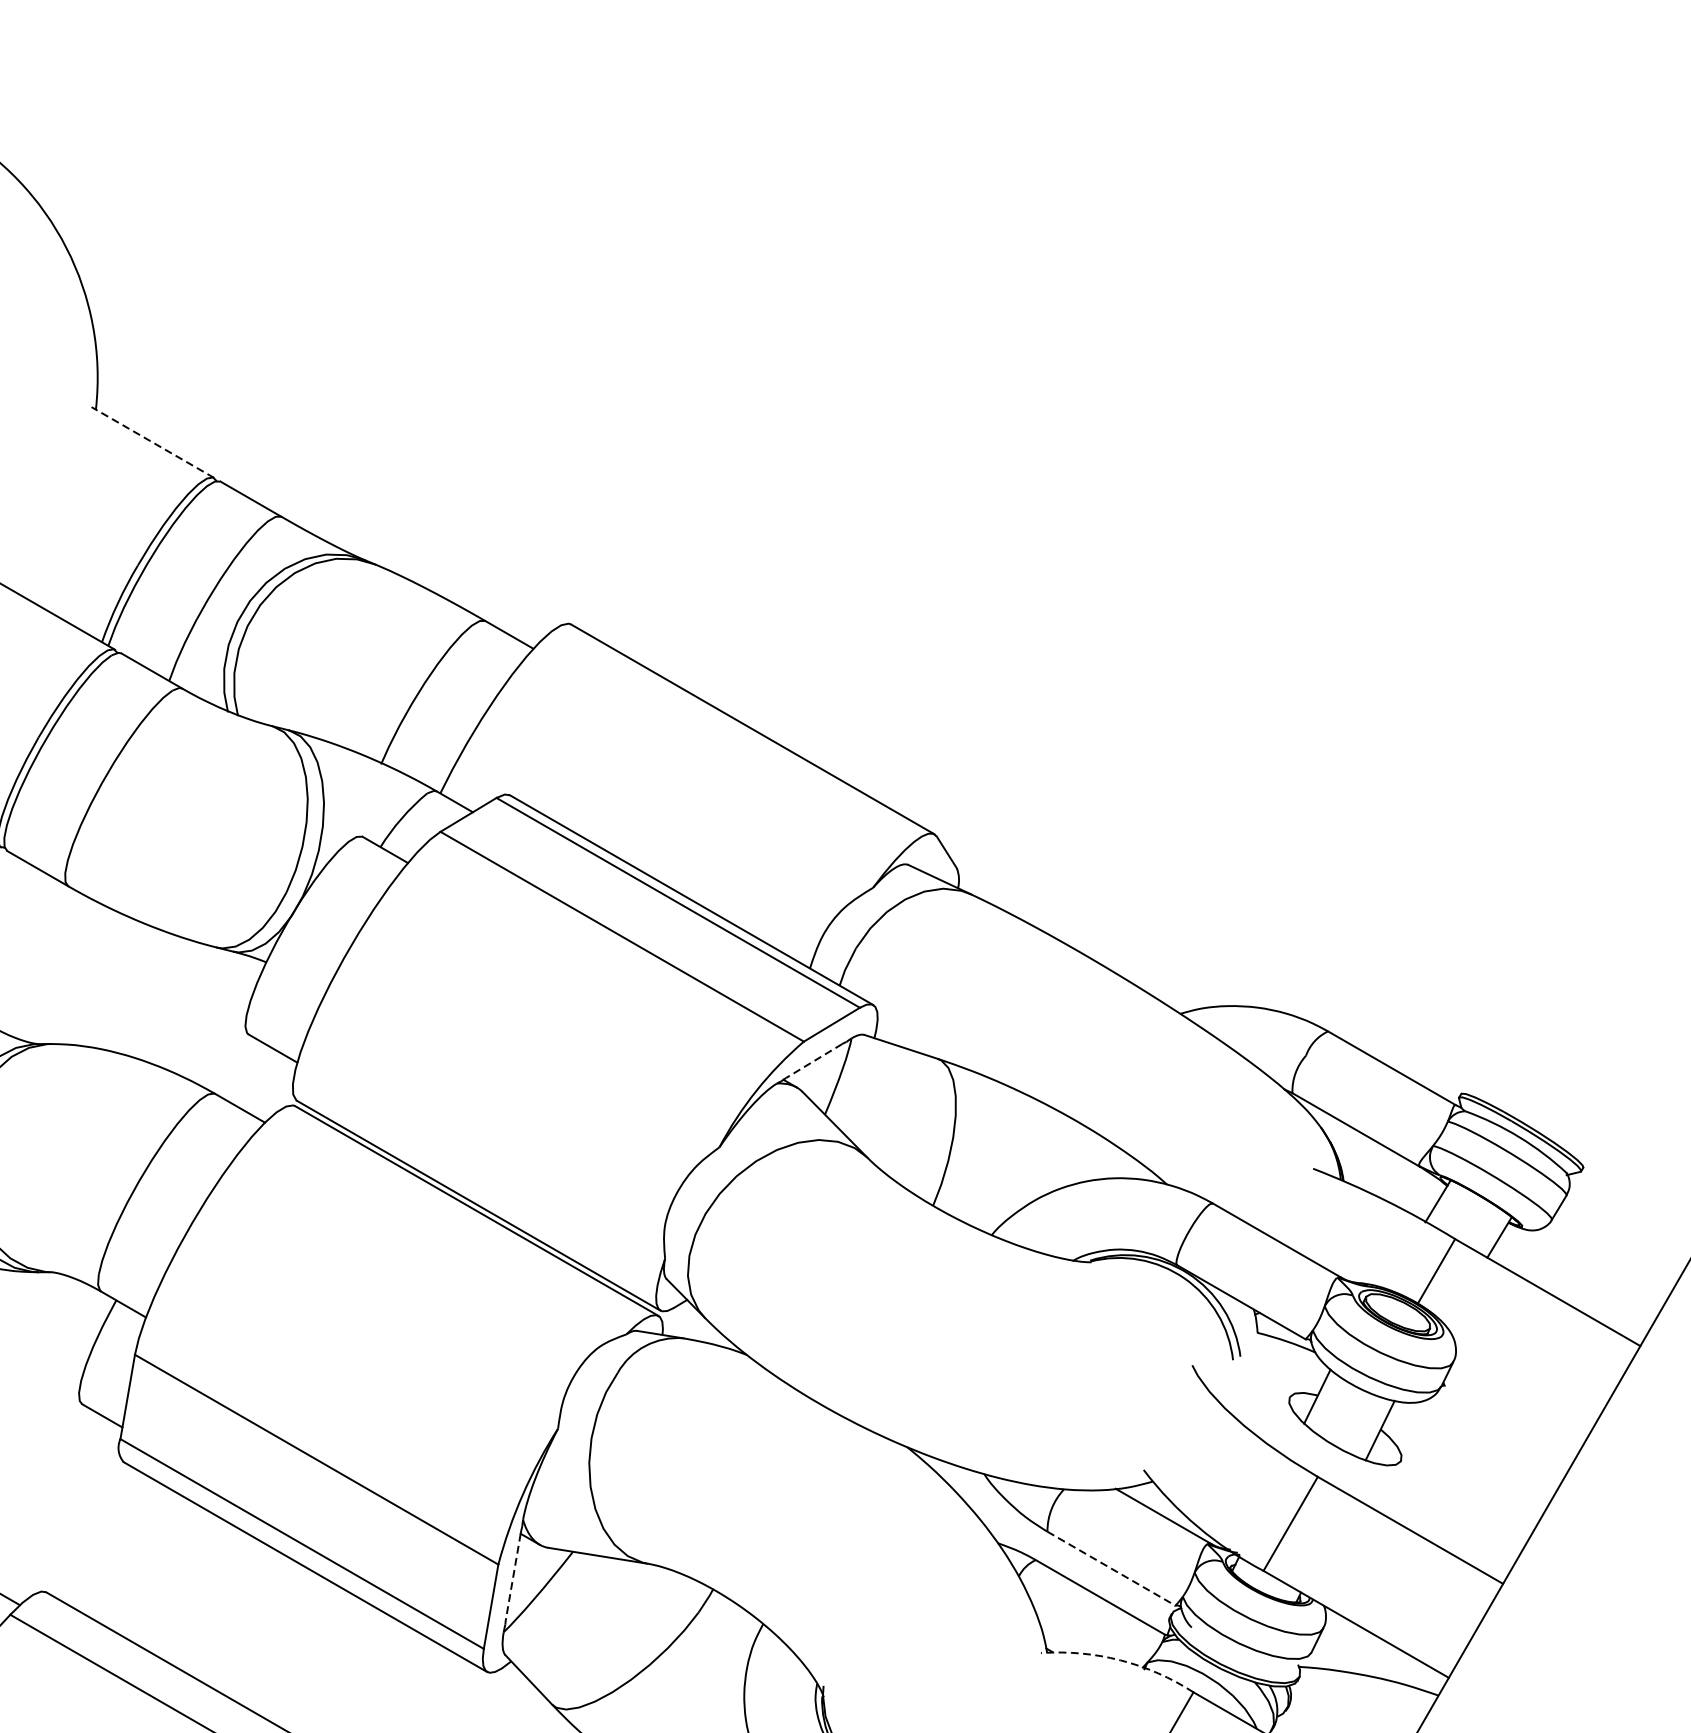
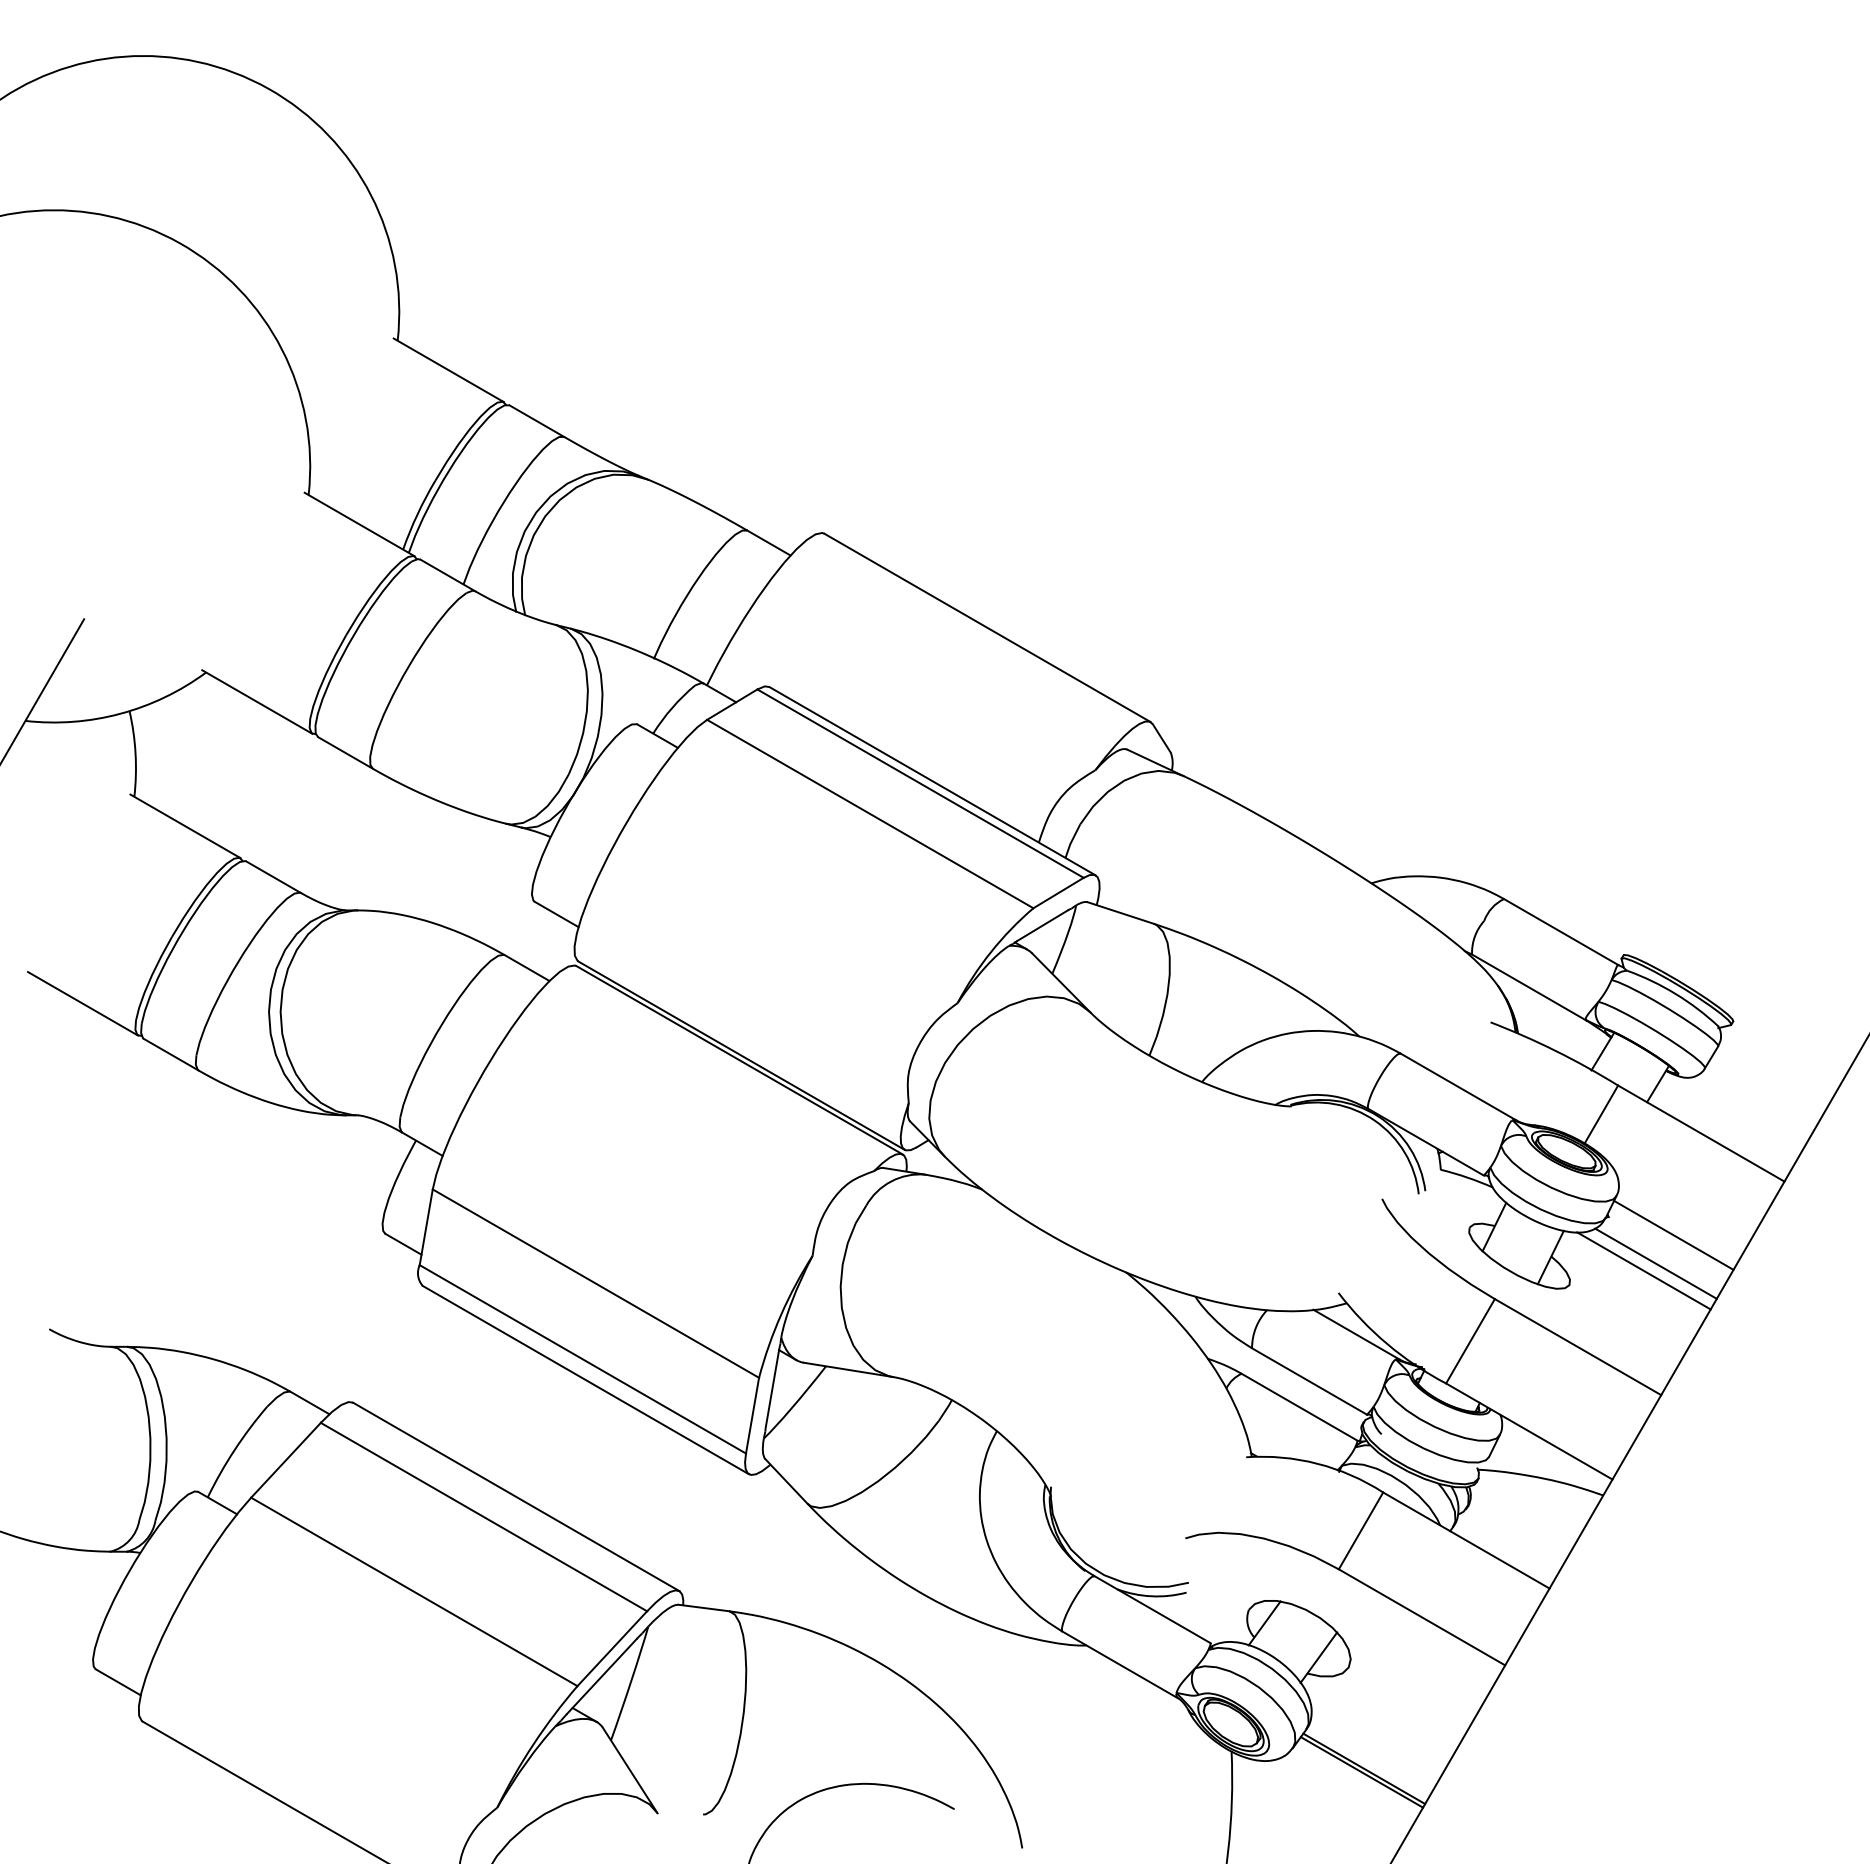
line: (152, 442) -> (448, 370), dashed -> solid
line: (814, 1060) -> (1042, 925), dashed -> solid
line: (1516, 1404) -> (1673, 1234), added
line: (1496, 1437) -> (1655, 1263), added
line: (1483, 1445) -> (1643, 1270), added
line: (1111, 1568) -> (1309, 1381), dashed -> solid
line: (513, 1576) -> (772, 1388), dashed -> solid
arc: (1120, 1660) -> (1317, 1463), dashed -> solid

